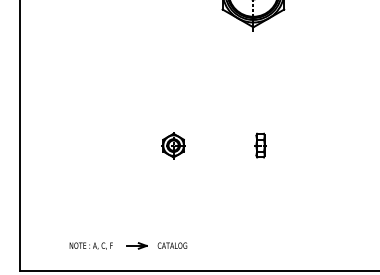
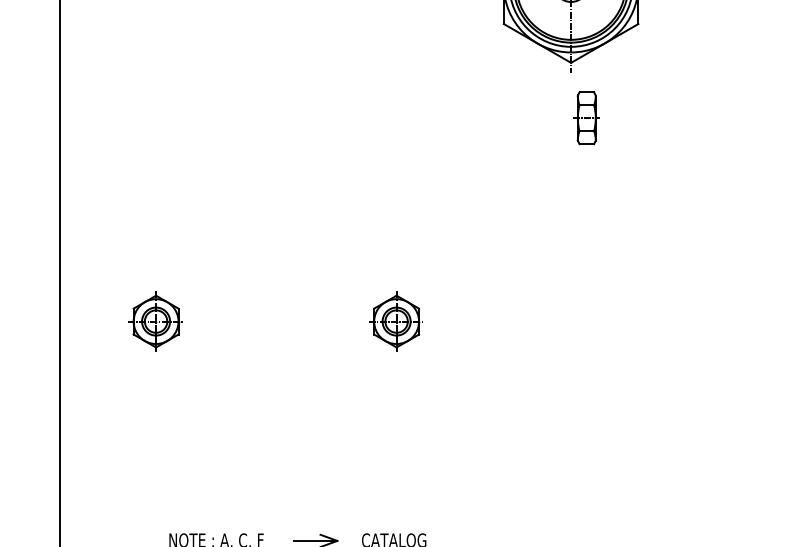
part: (63, 145) -> (155, 321), added
part: (260, 145) -> (586, 117), moved

